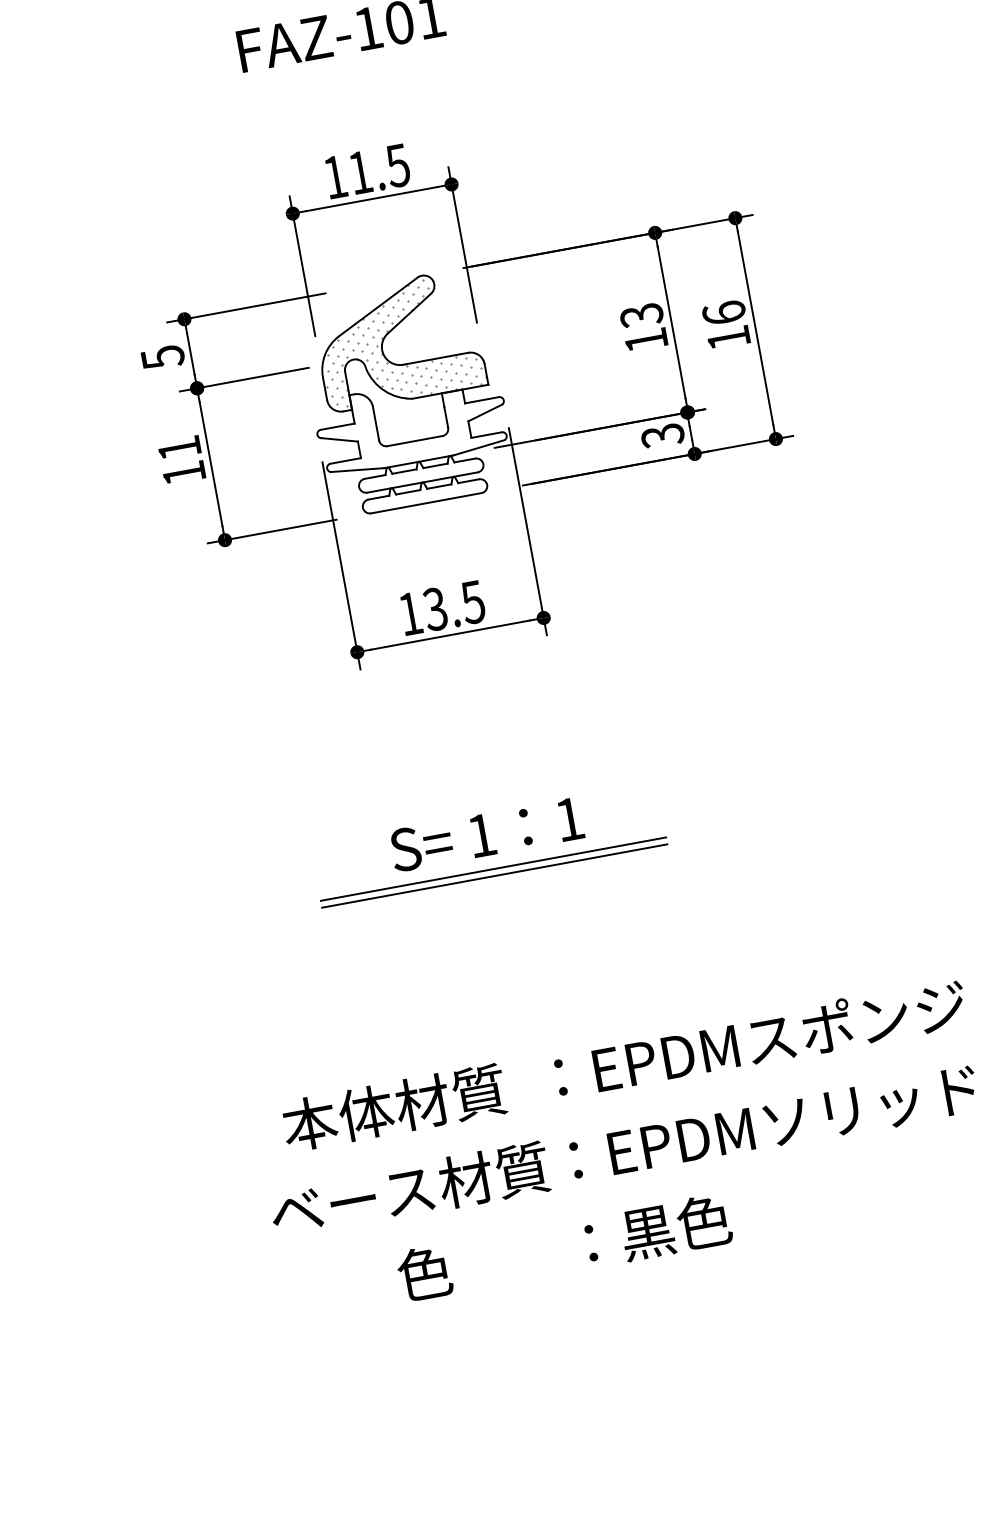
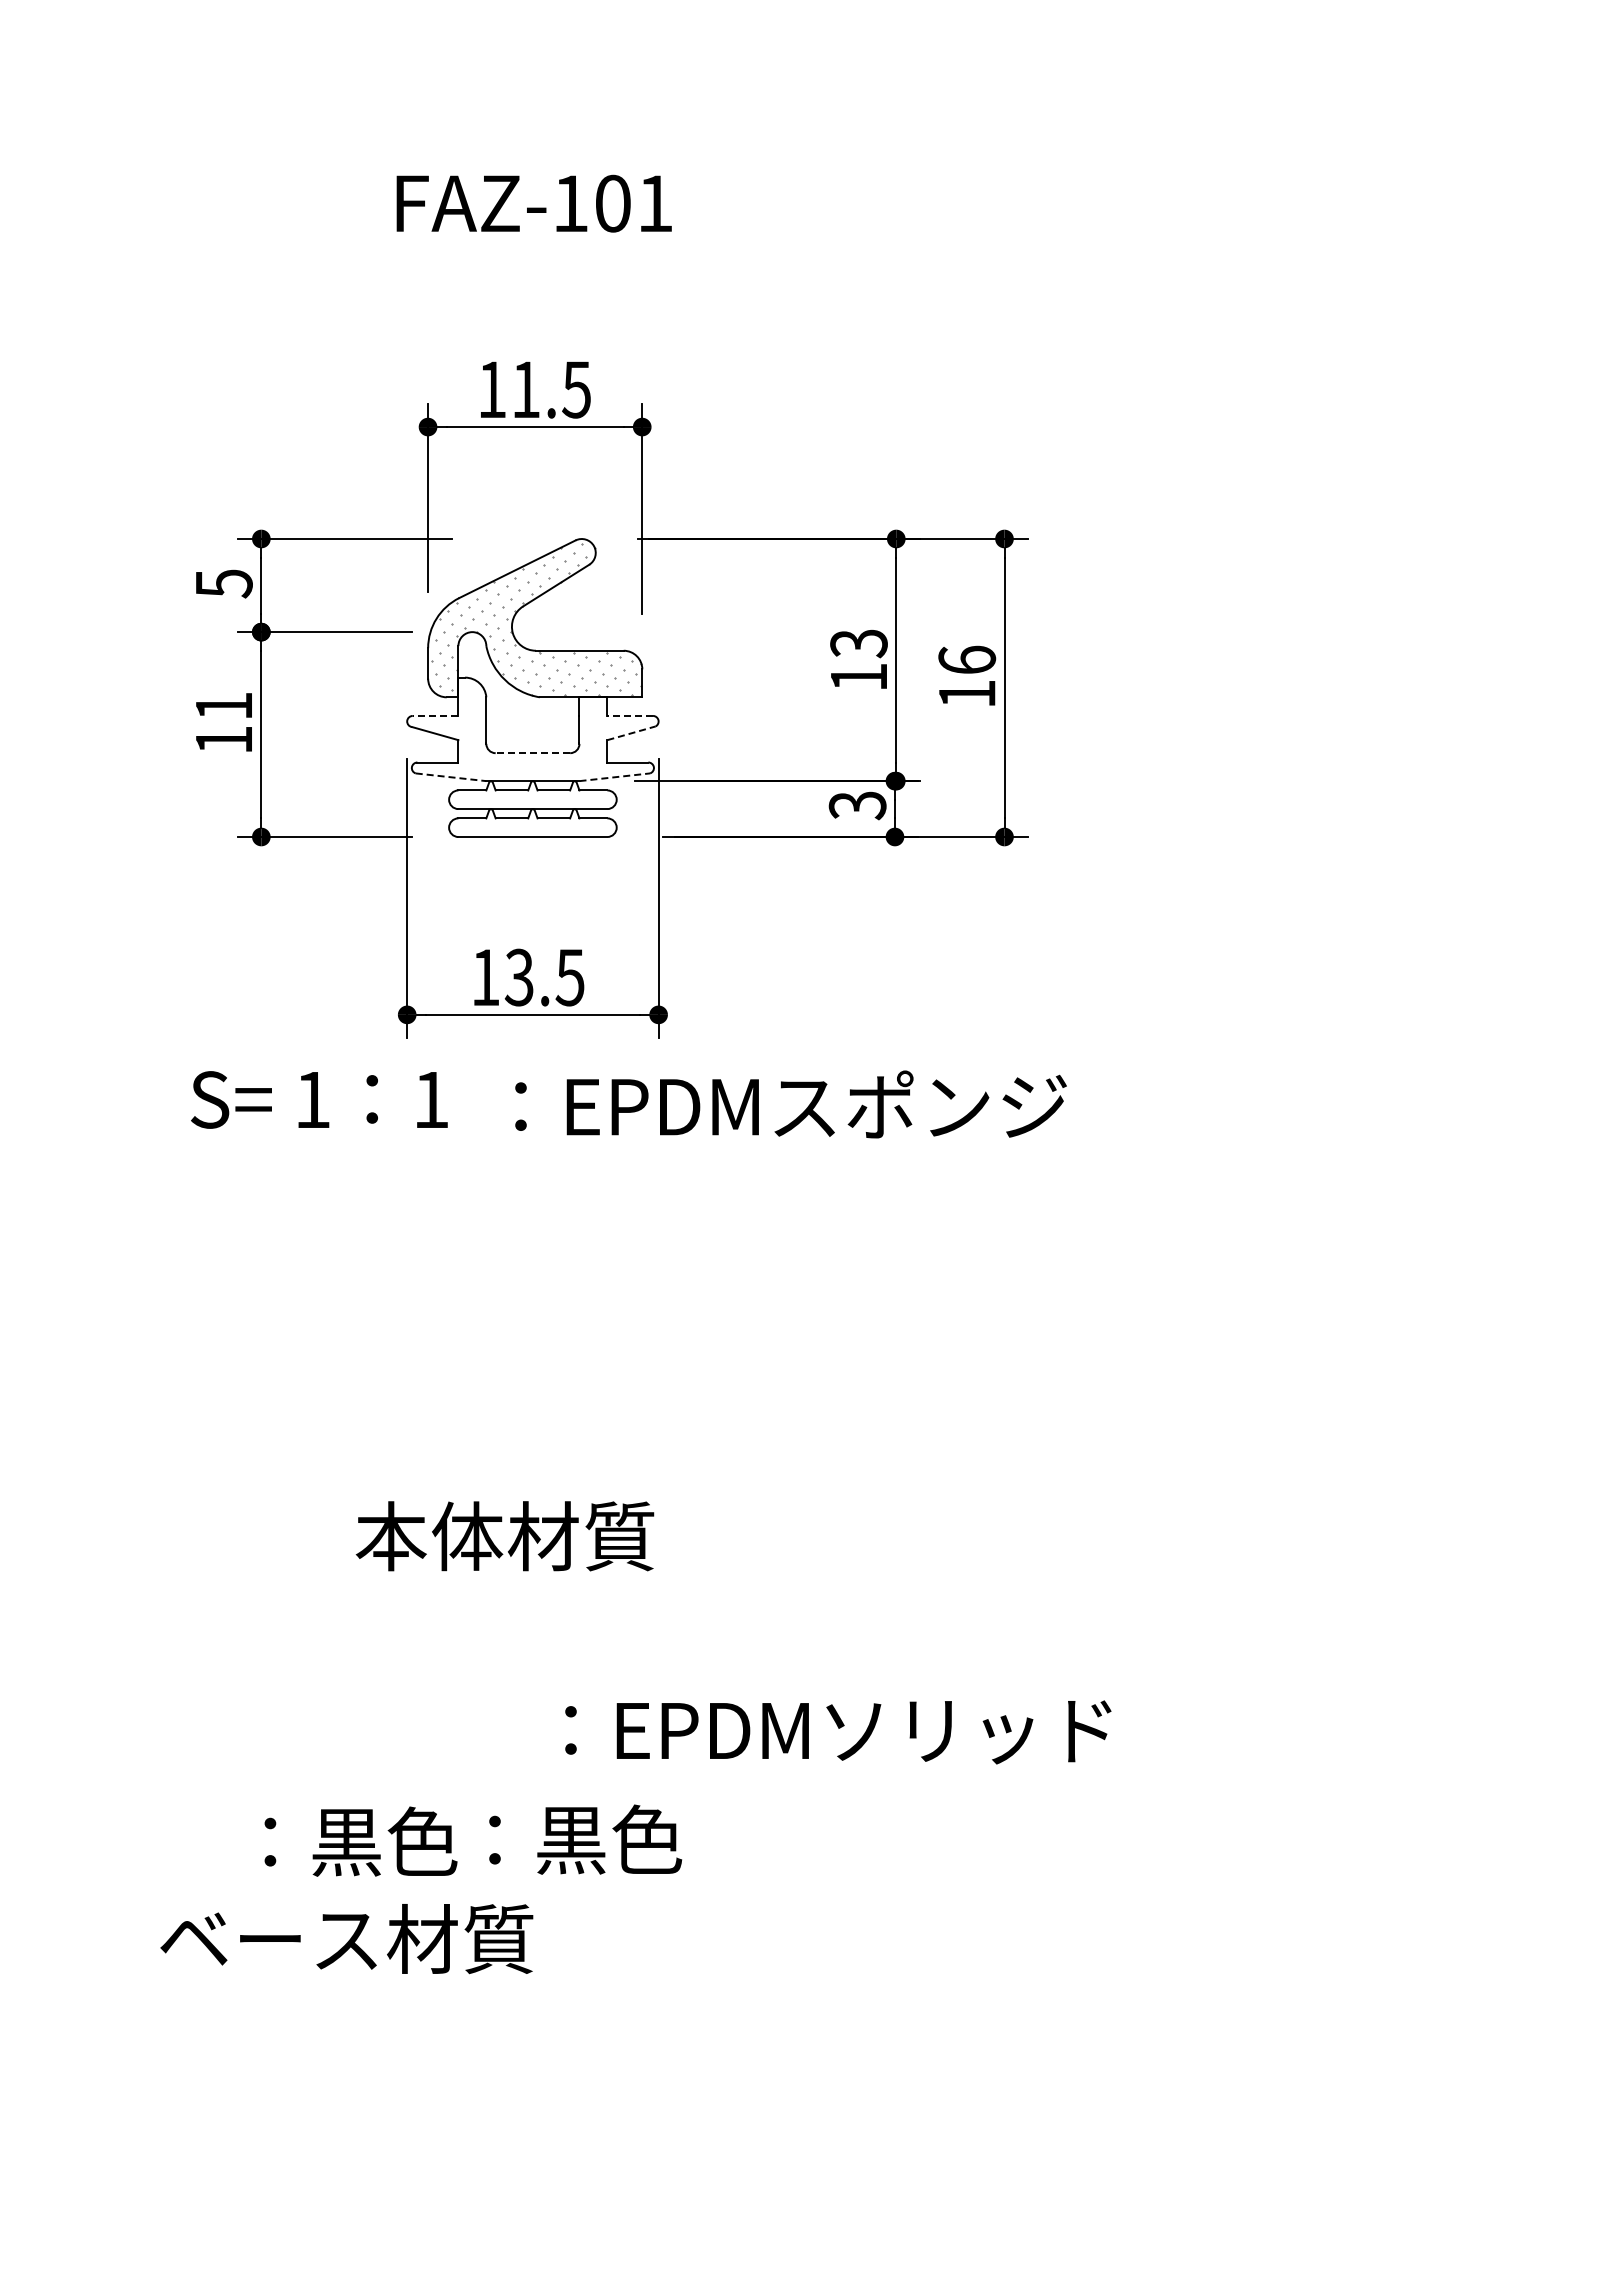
line: (482, 399) -> (630, 715), solid -> dashed
line: (486, 412) -> (632, 733), solid -> dashed
line: (337, 426) -> (435, 715), solid -> dashed
line: (414, 441) -> (532, 753), solid -> dashed
line: (478, 448) -> (614, 777), solid -> dashed
line: (357, 470) -> (451, 777), solid -> dashed
text: (486, 834) -> (319, 1099), moved
line: (493, 869) -> (532, 1330), removed
line: (494, 875) -> (532, 1339), removed
text: (760, 1039) -> (790, 1104), moved
text: (393, 1108) -> (504, 1536), moved
text: (409, 1190) -> (346, 1939), moved
text: (658, 1230) -> (585, 1839), moved
text: (435, 1271) -> (360, 1841), 色 -> ：黒色

